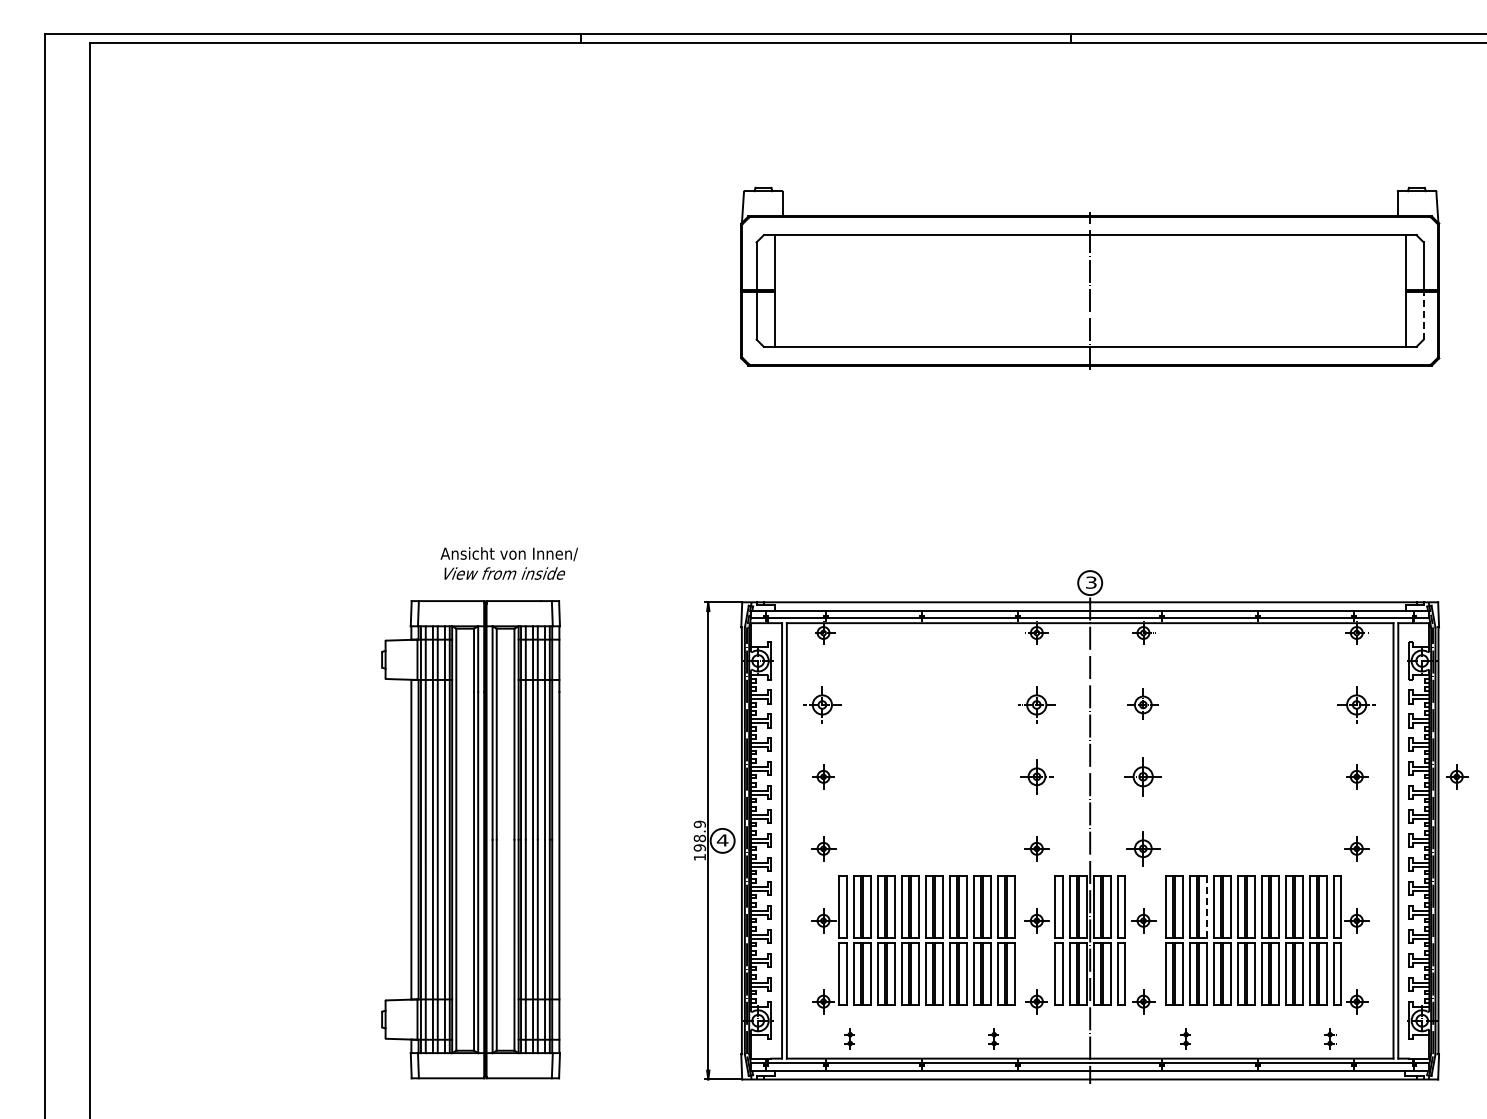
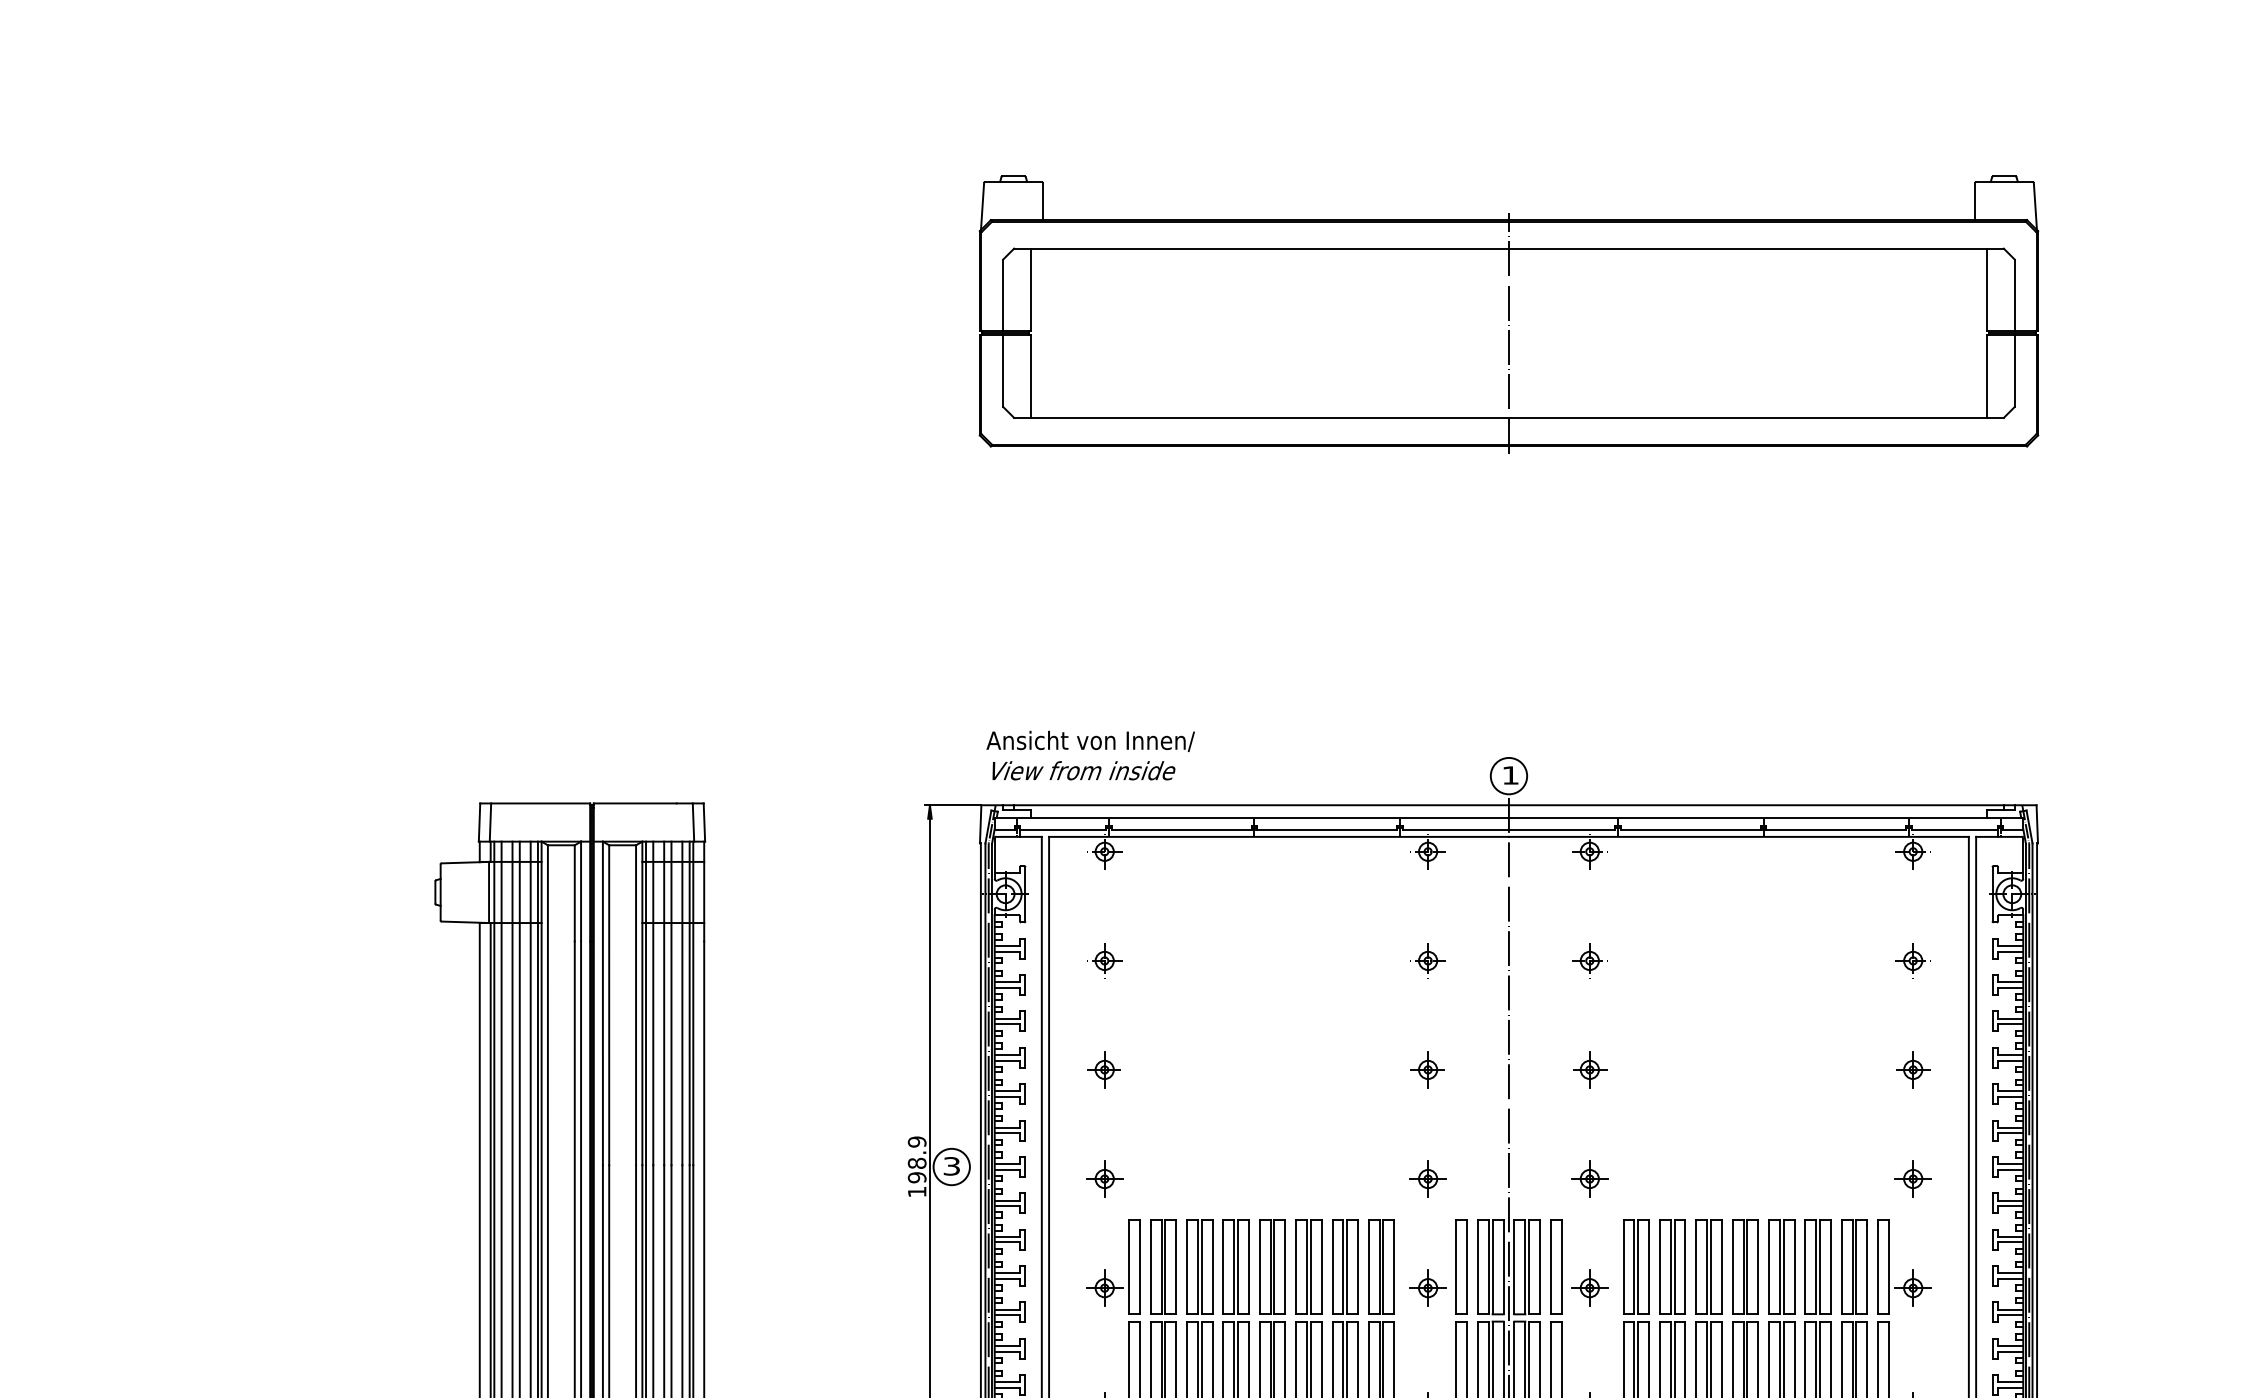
line: (1423, 315) -> (2014, 370), dashed -> solid
text: (508, 563) -> (1089, 755), moved
text: (1091, 582) -> (1510, 775), 3 -> 1
part: (825, 704) -> (1107, 960), size x0.62
part: (1036, 704) -> (1427, 960), size x0.62
part: (1143, 704) -> (1589, 960), size x0.71
part: (1356, 704) -> (1912, 960), size x0.62
part: (1036, 776) -> (1427, 1069), size x0.71
part: (1143, 776) -> (1589, 1069), size x0.62
part: (1457, 776) -> (2065, 1069), removed
text: (722, 840) -> (951, 1166), 4 -> 3
part: (1143, 848) -> (1589, 1178), size x0.71
line: (1206, 906) -> (1685, 1266), dashed -> solid

